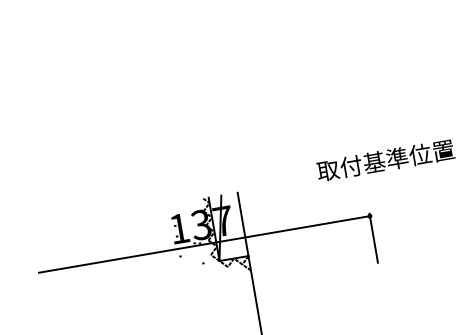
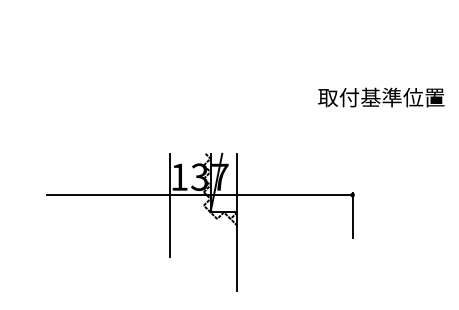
text: (385, 160) -> (381, 97), moved
line: (174, 259) -> (170, 204), added

